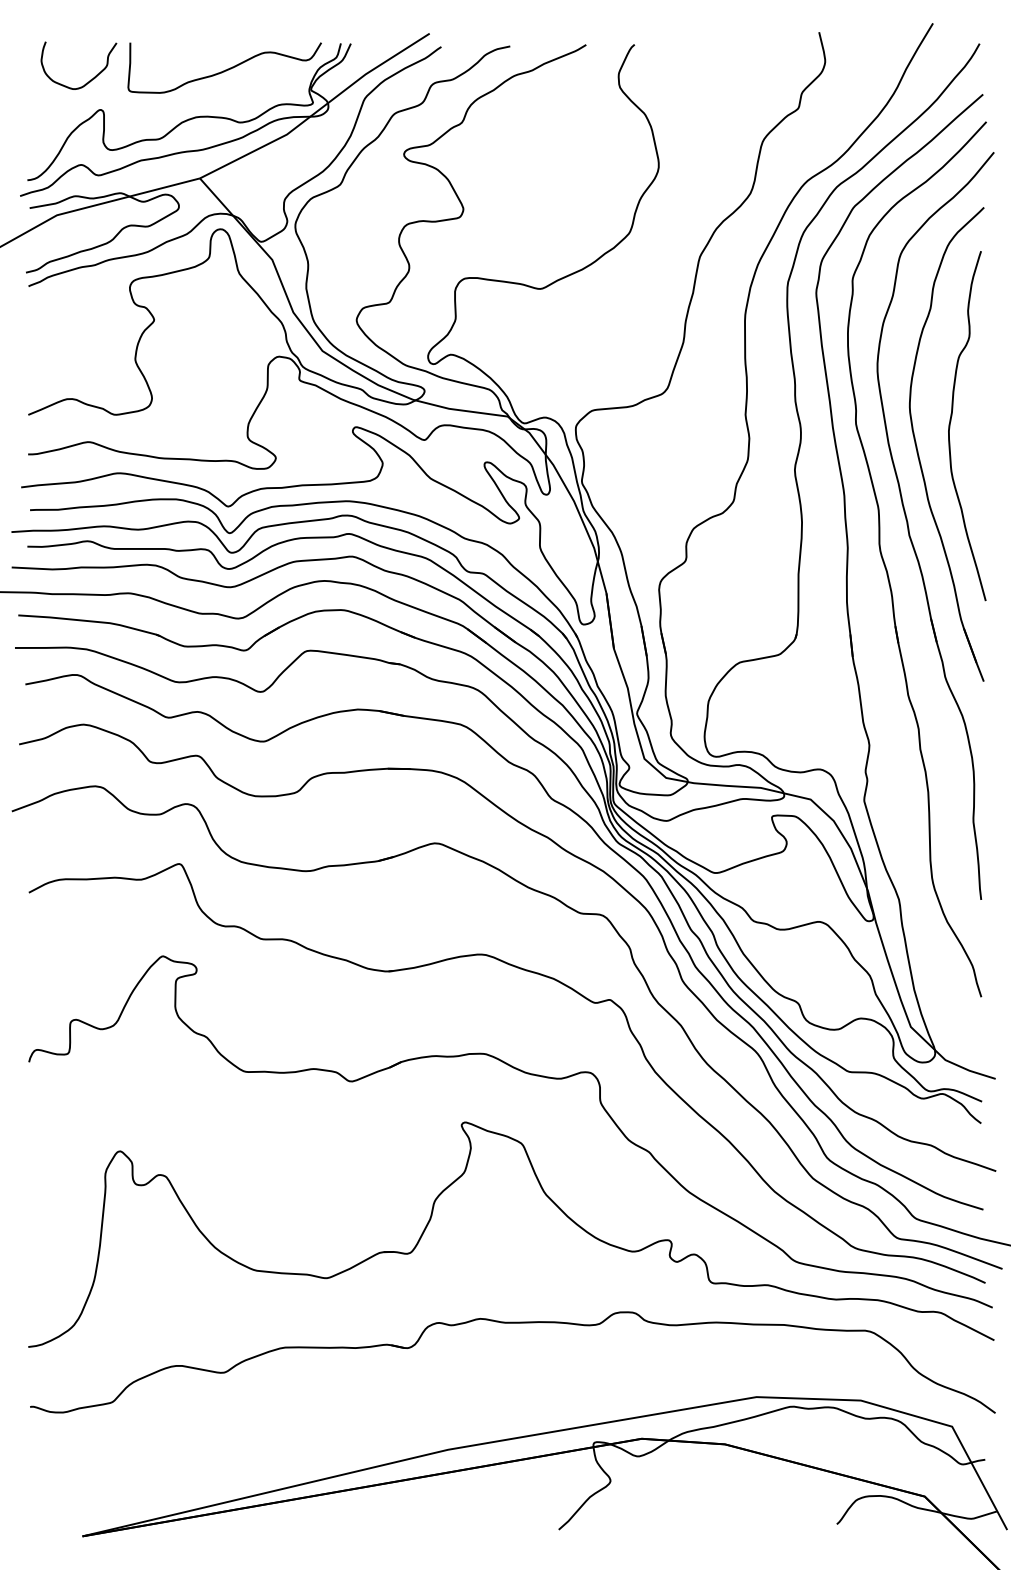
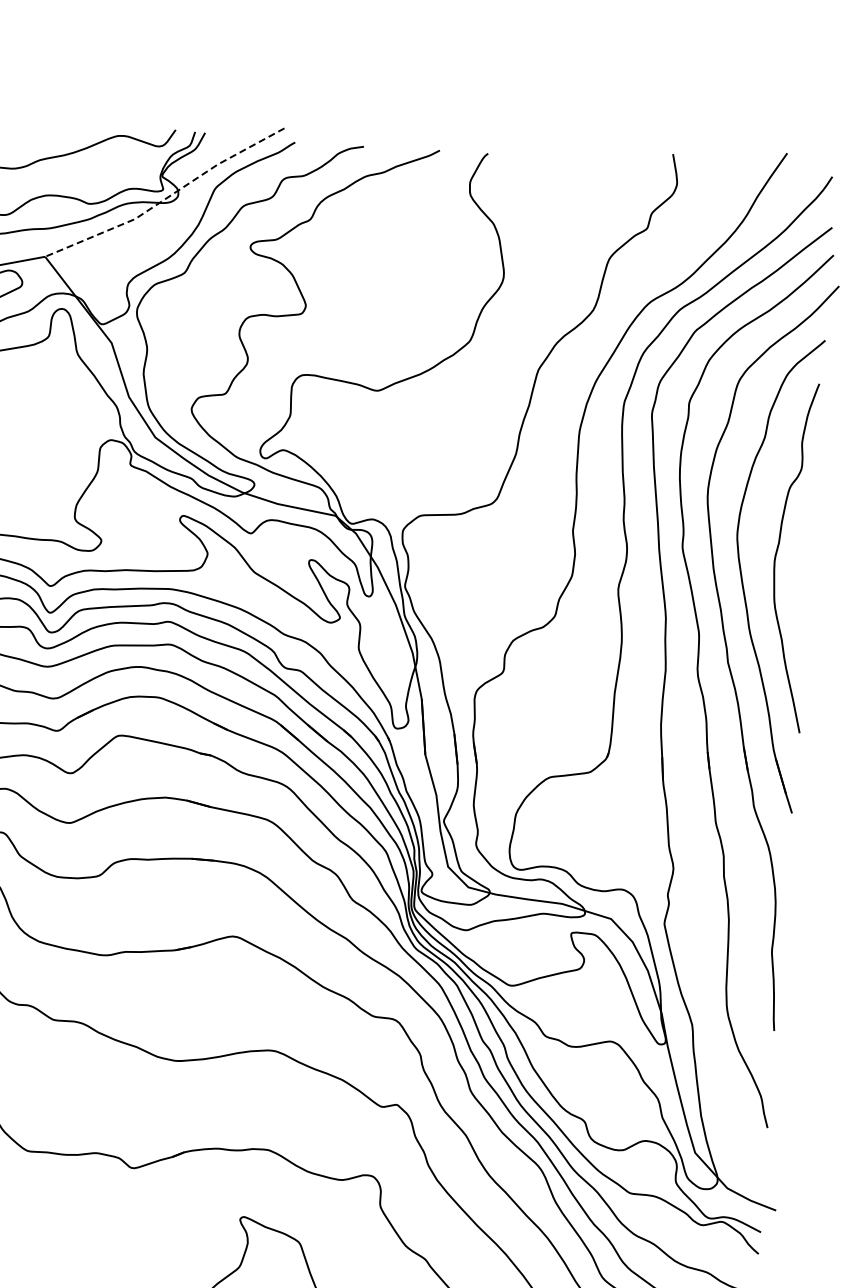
line: (317, 111) -> (167, 198), solid -> dashed

